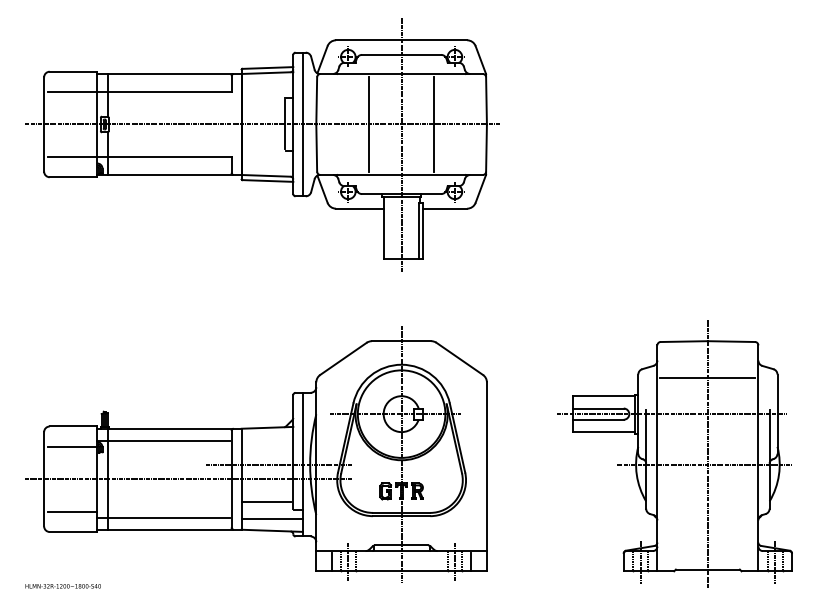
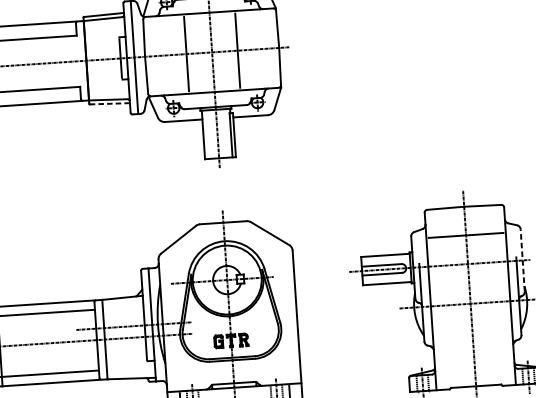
line: (267, 180) -> (109, 103), solid -> dashed
line: (777, 414) -> (522, 260), solid -> dashed
line: (266, 502) -> (125, 356), removed
line: (271, 519) -> (130, 369), removed

